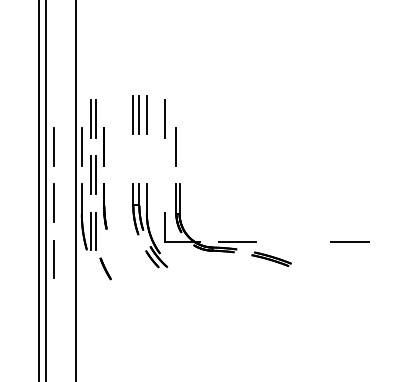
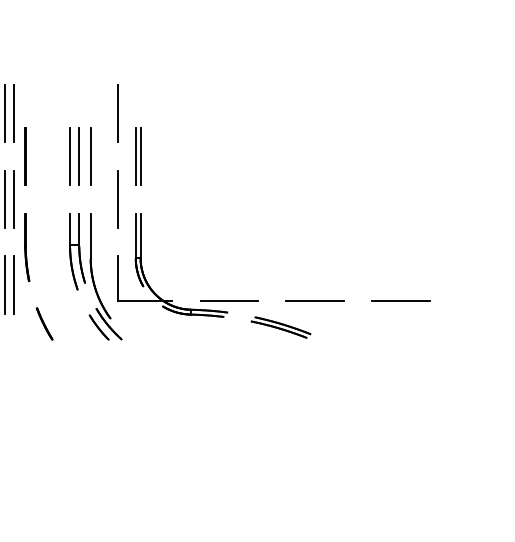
part: (139, 114) -> (79, 155), moved
line: (179, 146) -> (140, 155), added
line: (164, 174) -> (117, 198), added
line: (293, 241) -> (314, 300), added
line: (105, 268) -> (44, 323), moved

